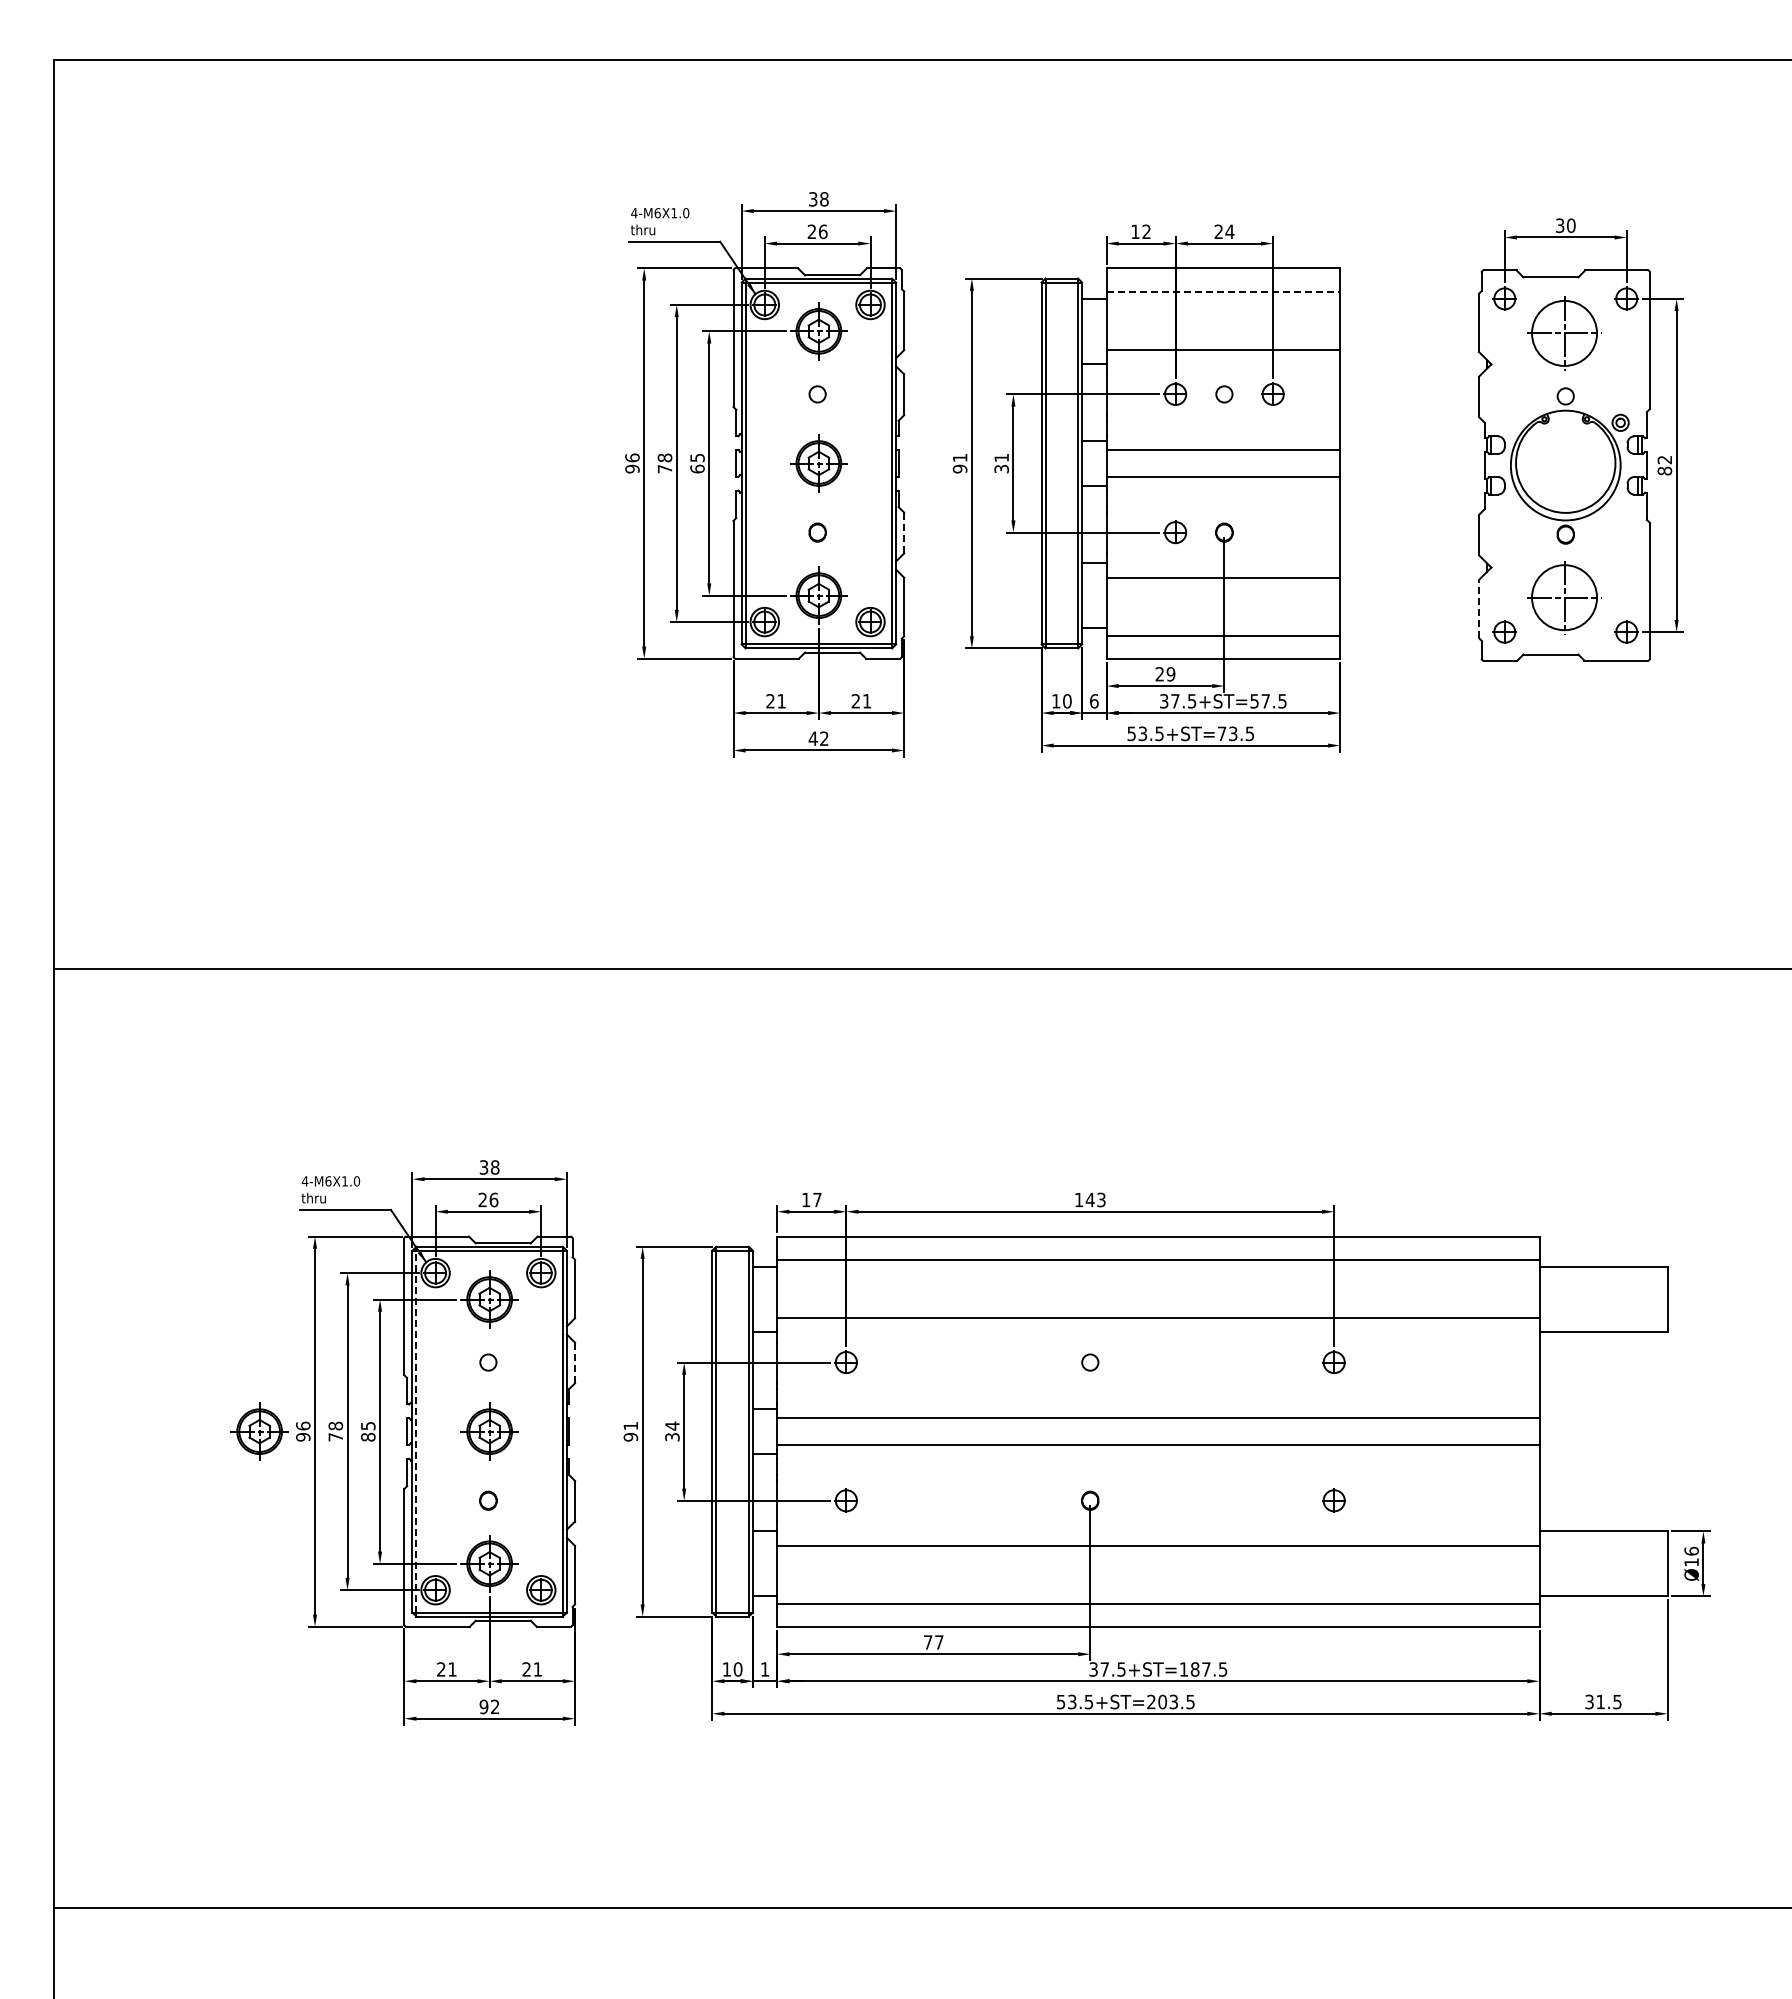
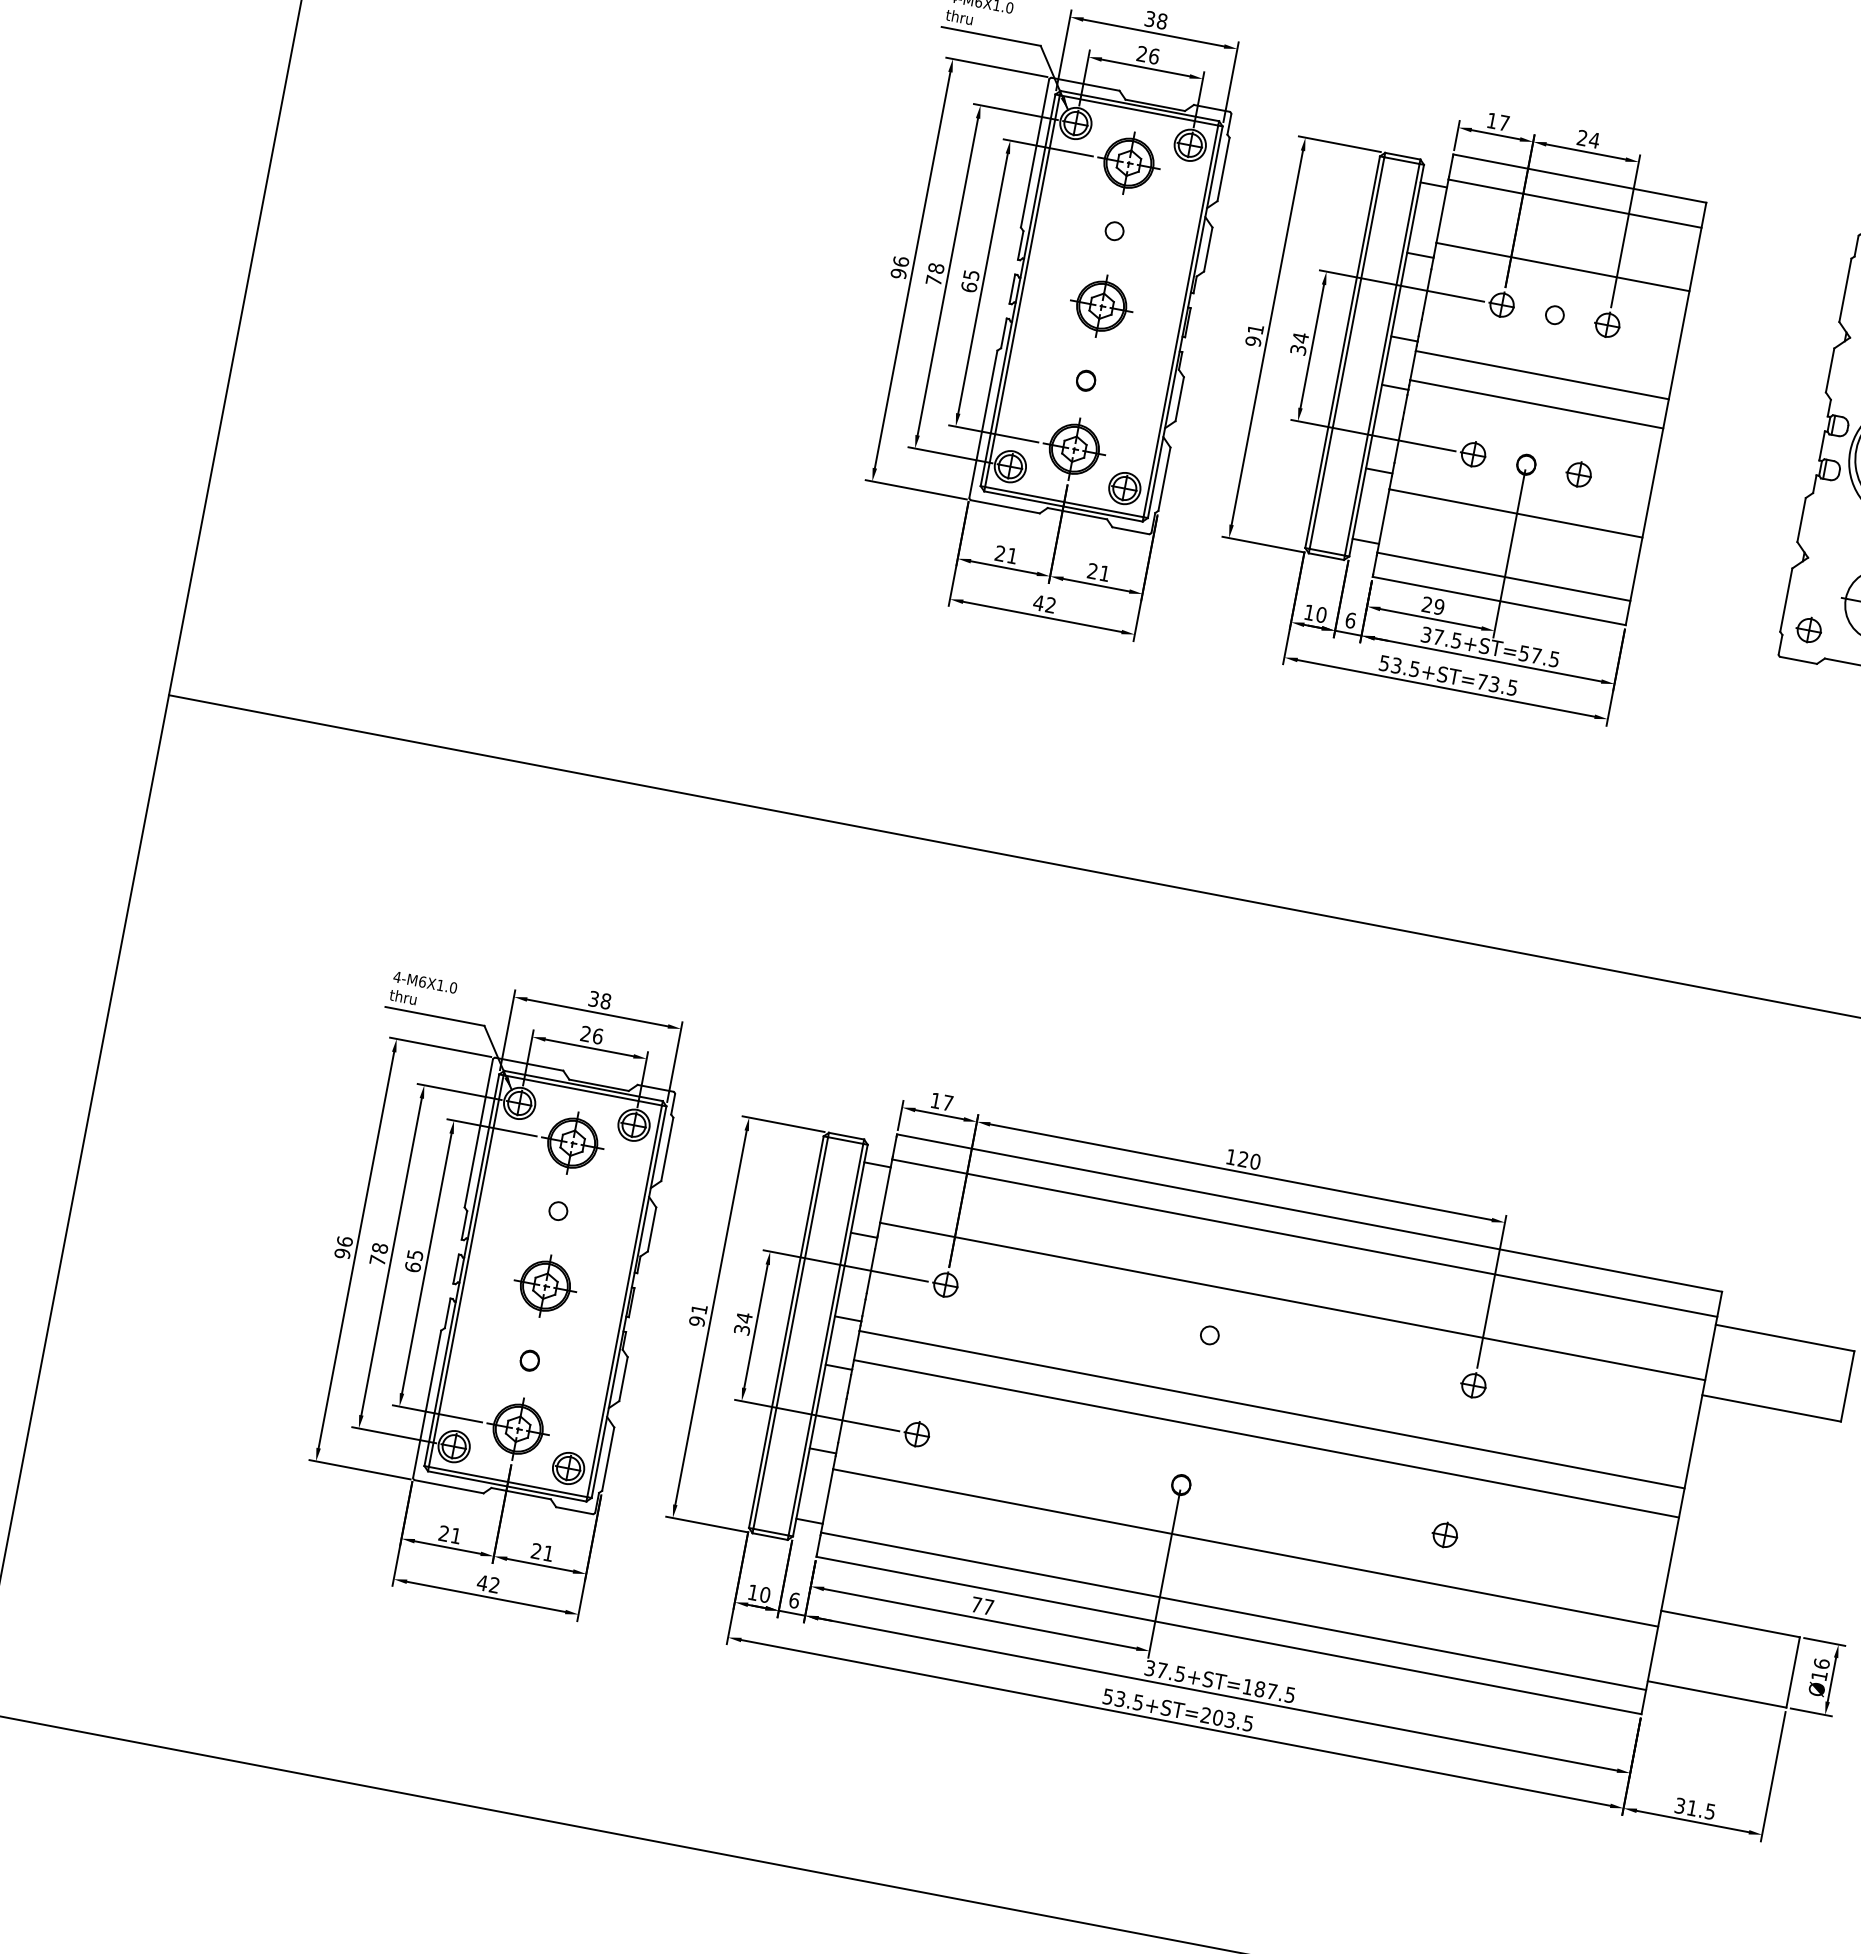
text: (1146, 231) -> (1504, 122), 12 -> 17
line: (1223, 291) -> (1575, 203), dashed -> solid
text: (1001, 457) -> (1300, 337), 31 -> 34
line: (904, 532) -> (1180, 398), dashed -> solid
part: (1272, 532) -> (1578, 474), added
line: (1479, 608) -> (1786, 599), dashed -> solid
text: (1095, 1199) -> (1249, 1159), 143 -> 120
line: (575, 1362) -> (652, 1229), dashed -> solid
part: (259, 1431) -> (296, 1238), removed
line: (416, 1431) -> (466, 1270), dashed -> solid
text: (368, 1436) -> (413, 1266), 85 -> 65
text: (764, 1669) -> (793, 1600), 1 -> 6
text: (483, 1706) -> (482, 1582), 92 -> 42

